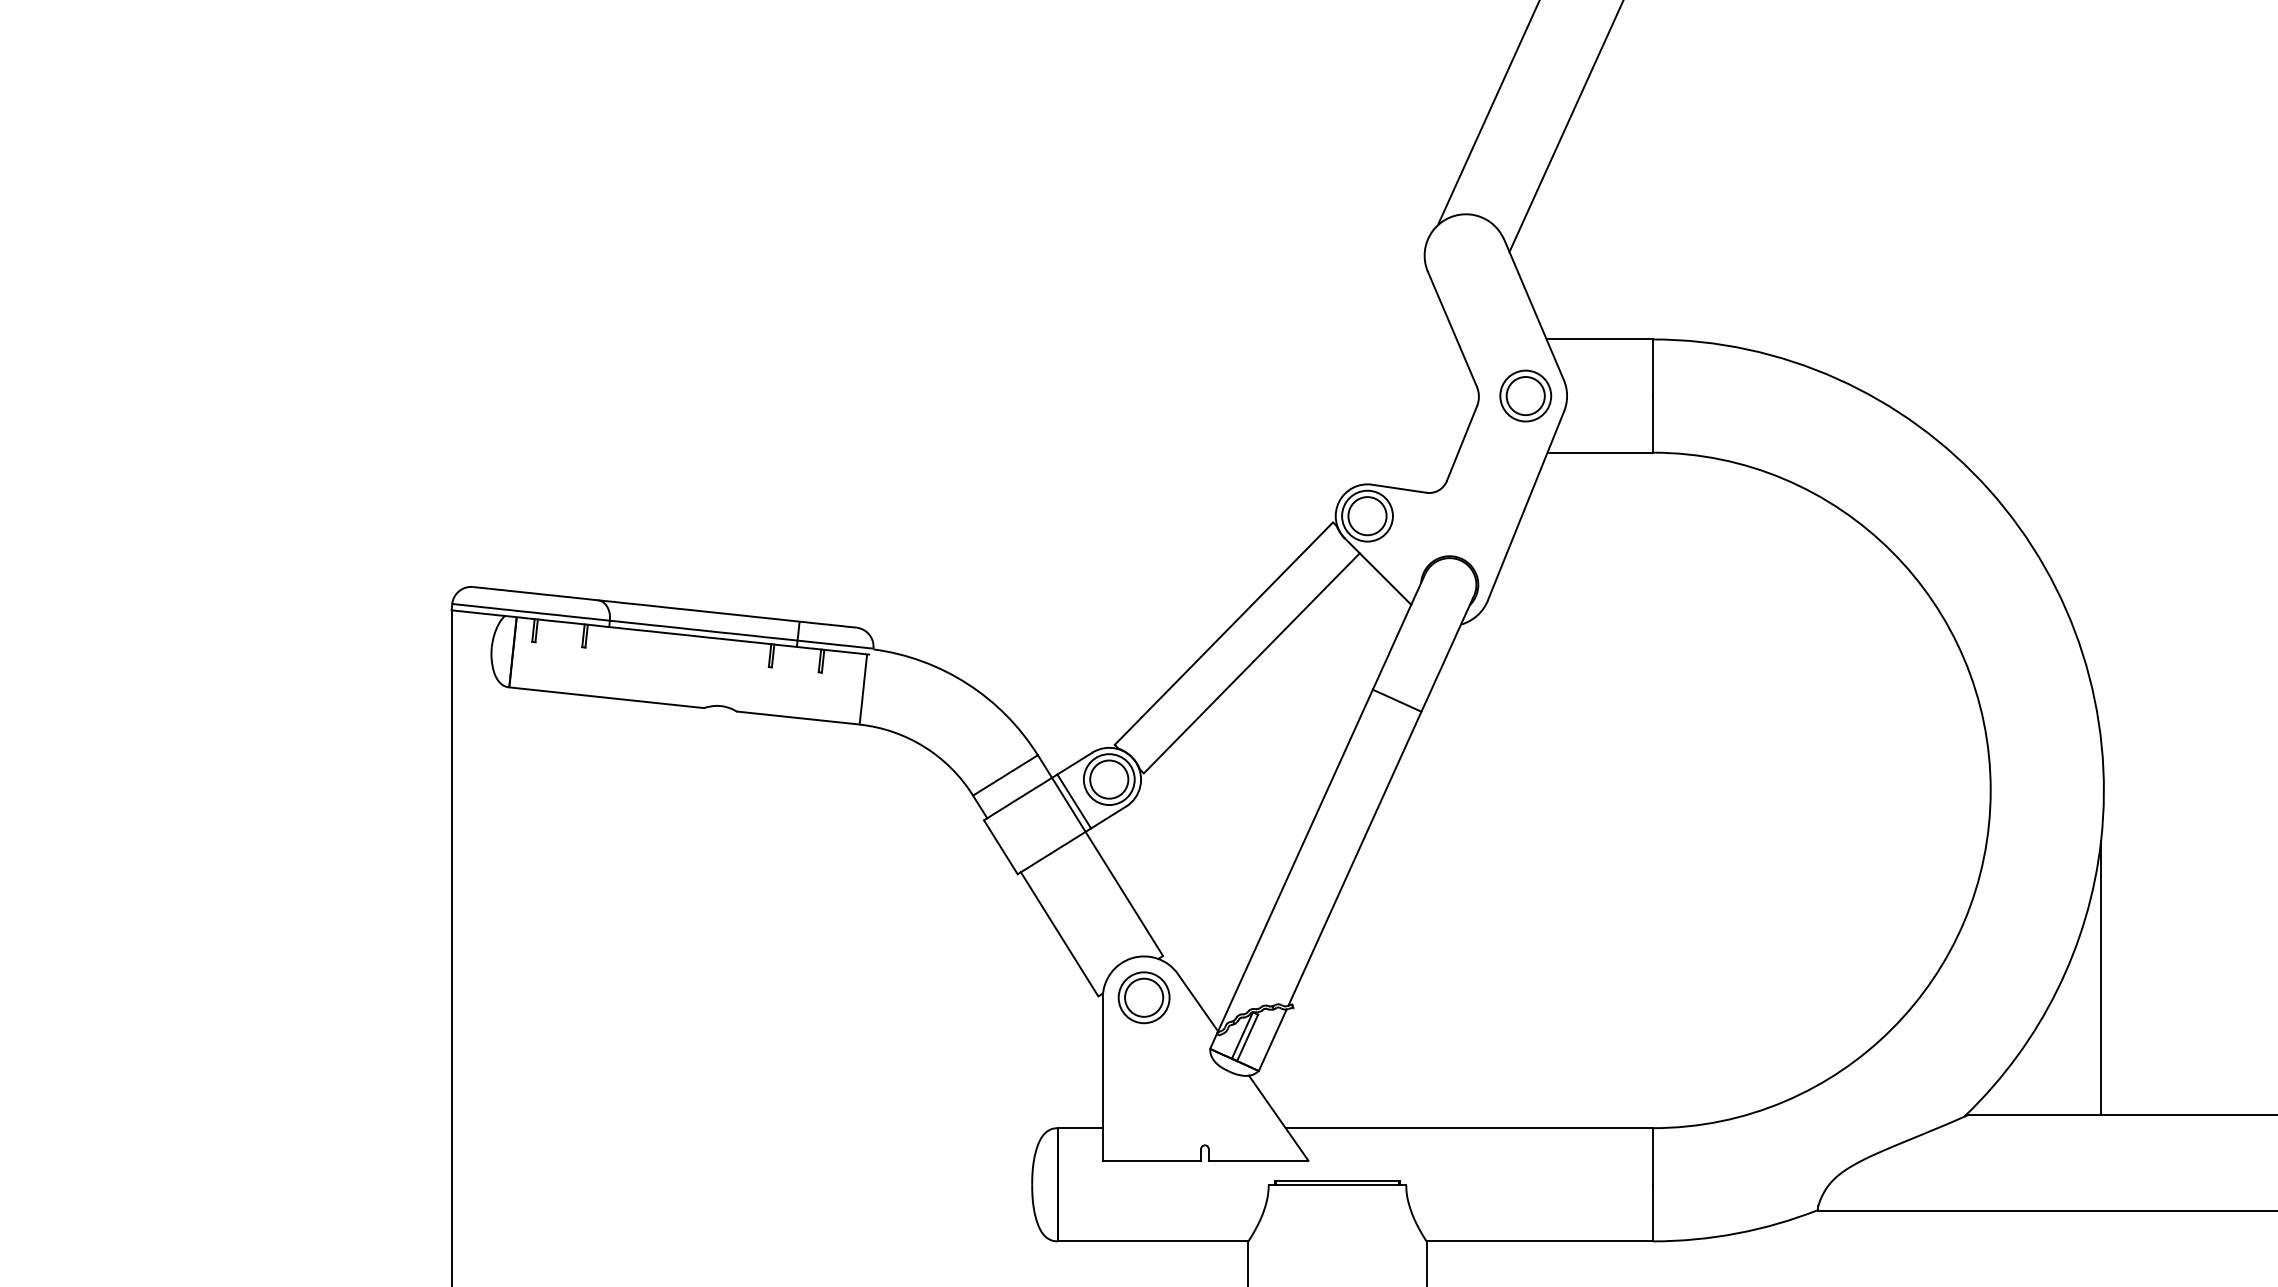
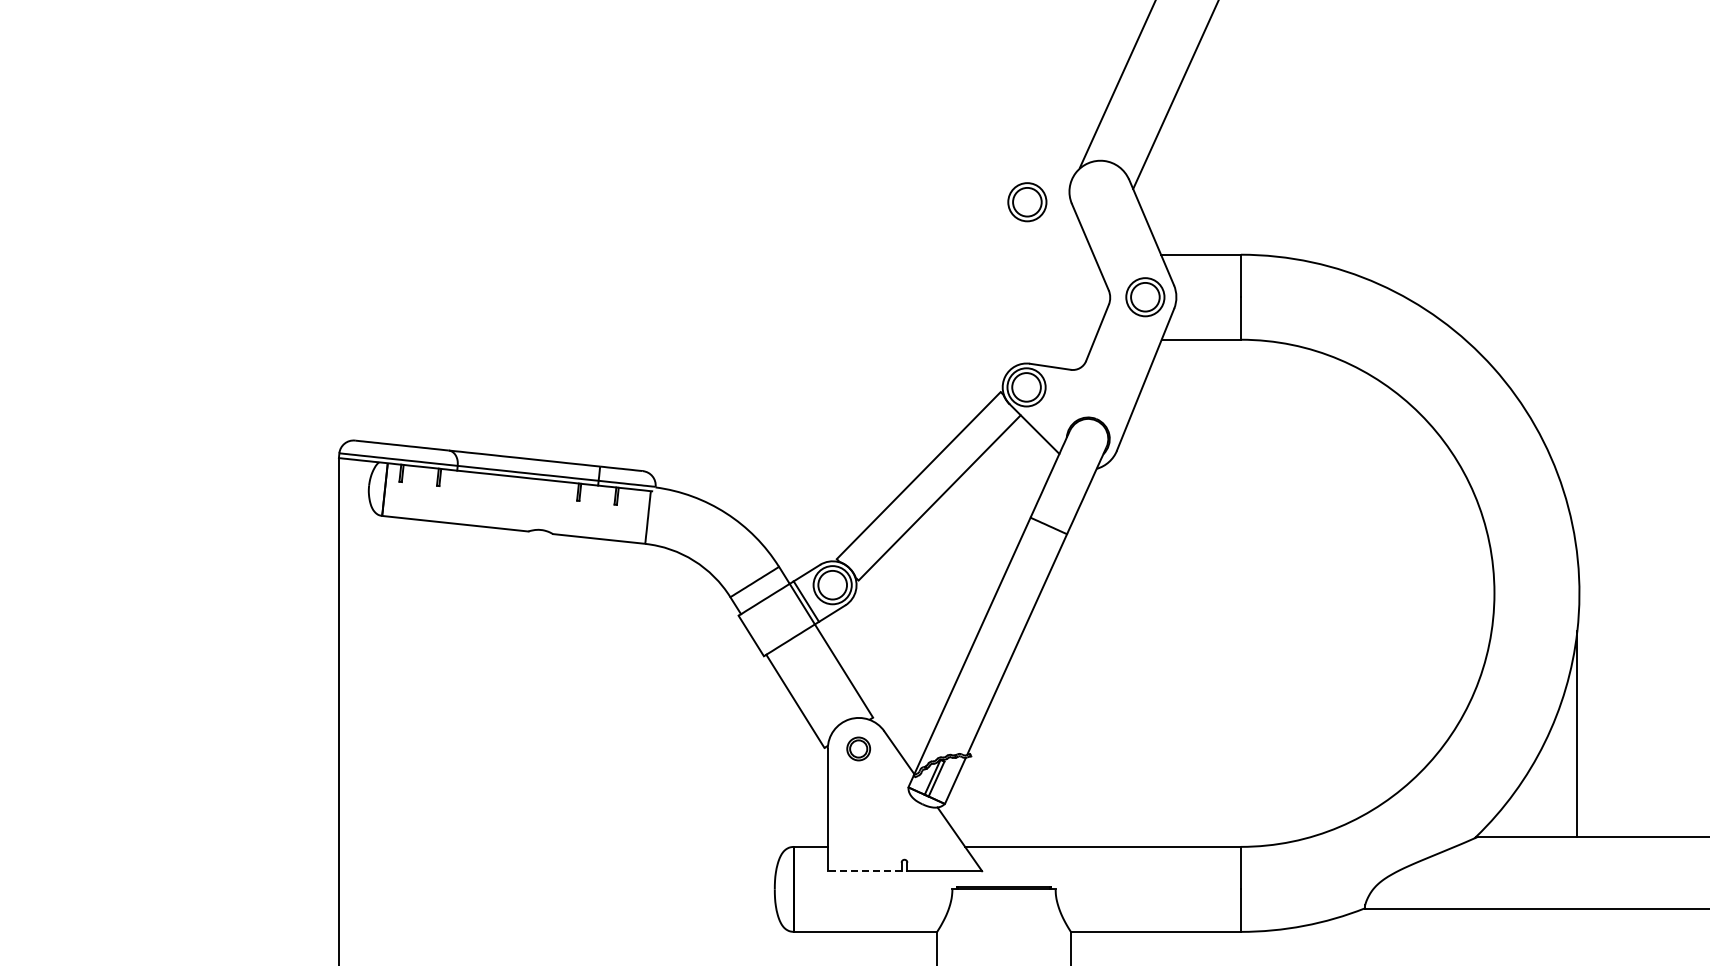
part: (1368, 269) -> (1027, 202), added
part: (1143, 997) -> (858, 748), size x0.6
line: (1151, 1160) -> (864, 871), solid -> dashed

